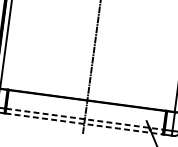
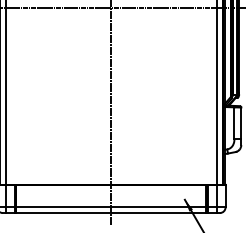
line: (84, 119) -> (111, 207), dashed -> solid
line: (84, 124) -> (111, 213), dashed -> solid

